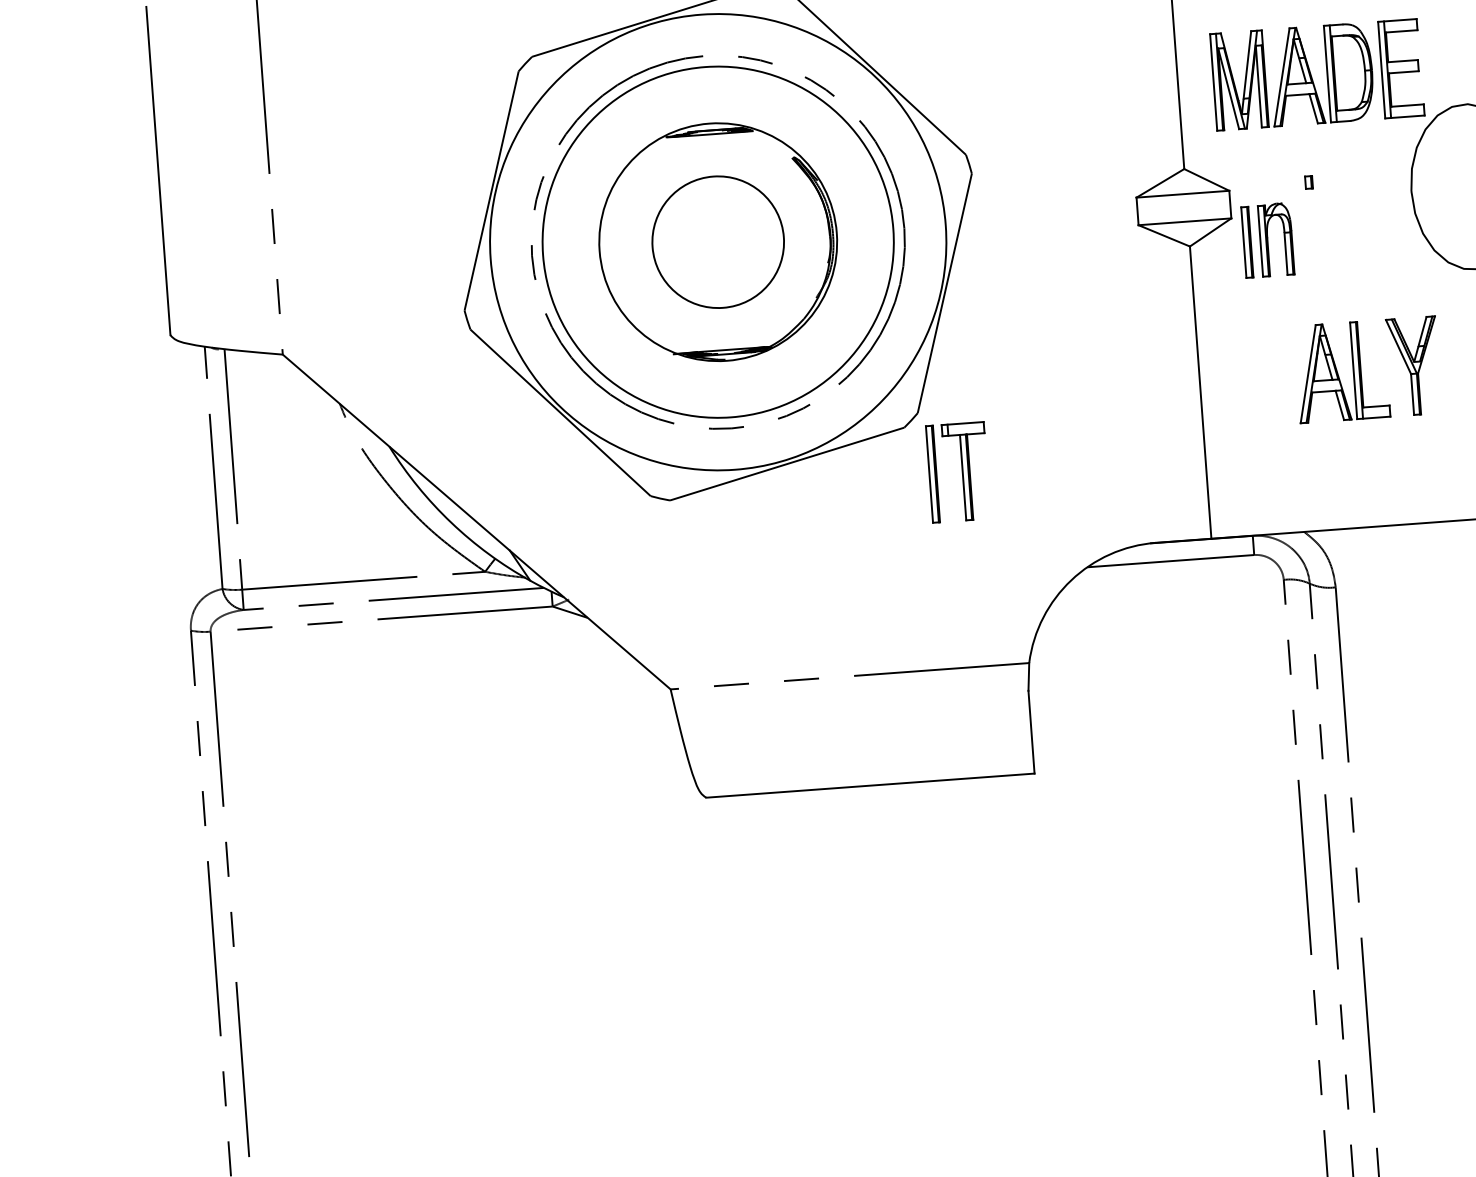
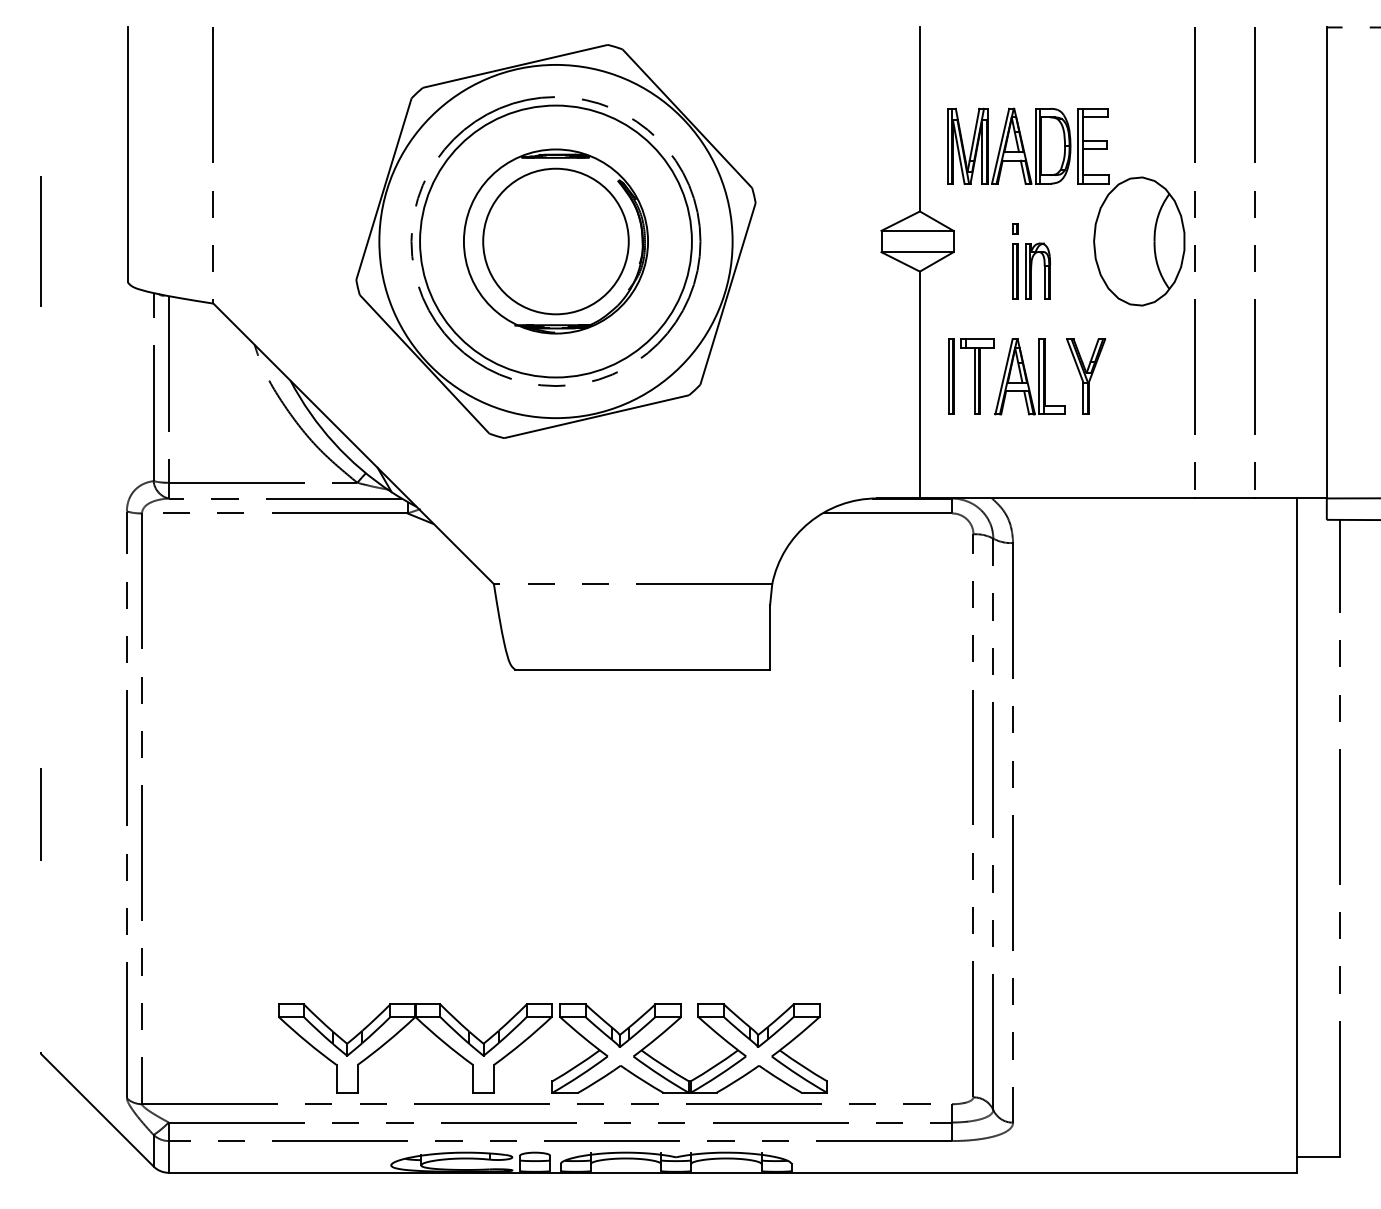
part: (1267, 239) -> (1031, 270), moved
circle: (717, 242) -> (555, 241), size x1.43
line: (55, 290) -> (41, 241), added
part: (958, 471) -> (971, 376), moved
line: (109, 1027) -> (41, 813), added

